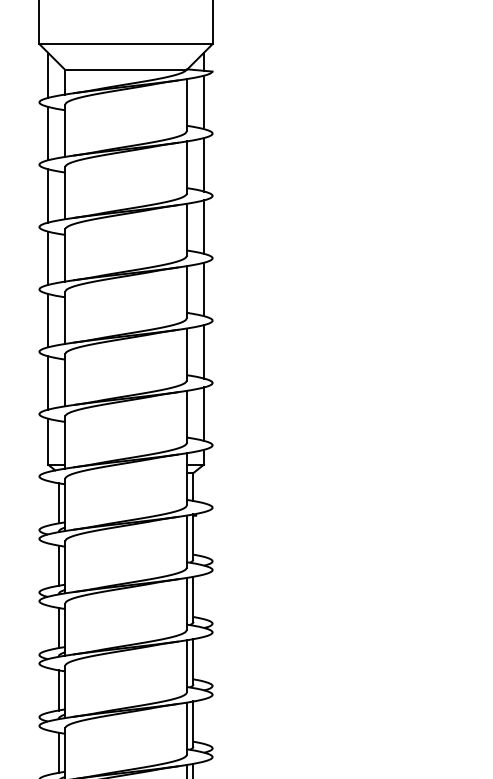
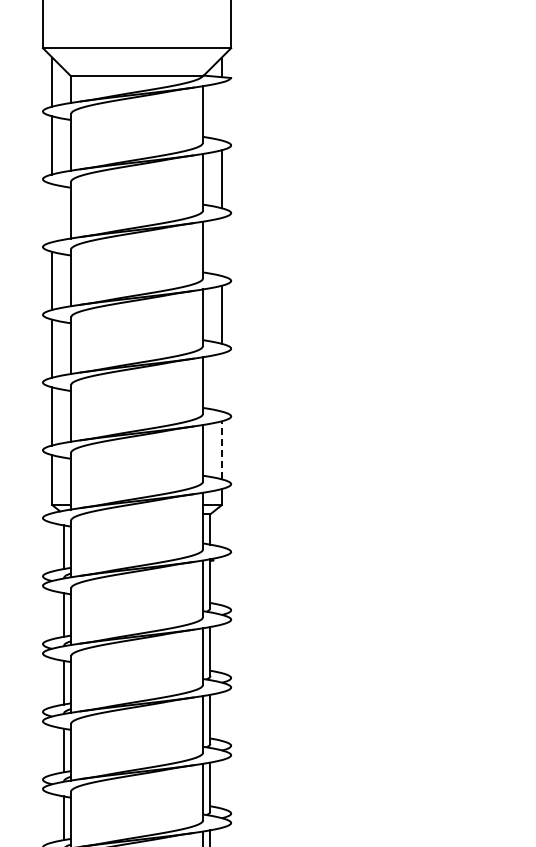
line: (203, 102) -> (221, 111), removed
line: (48, 196) -> (52, 213), removed
line: (203, 226) -> (221, 246), removed
line: (203, 351) -> (221, 382), removed
line: (203, 413) -> (221, 449), solid -> dashed

